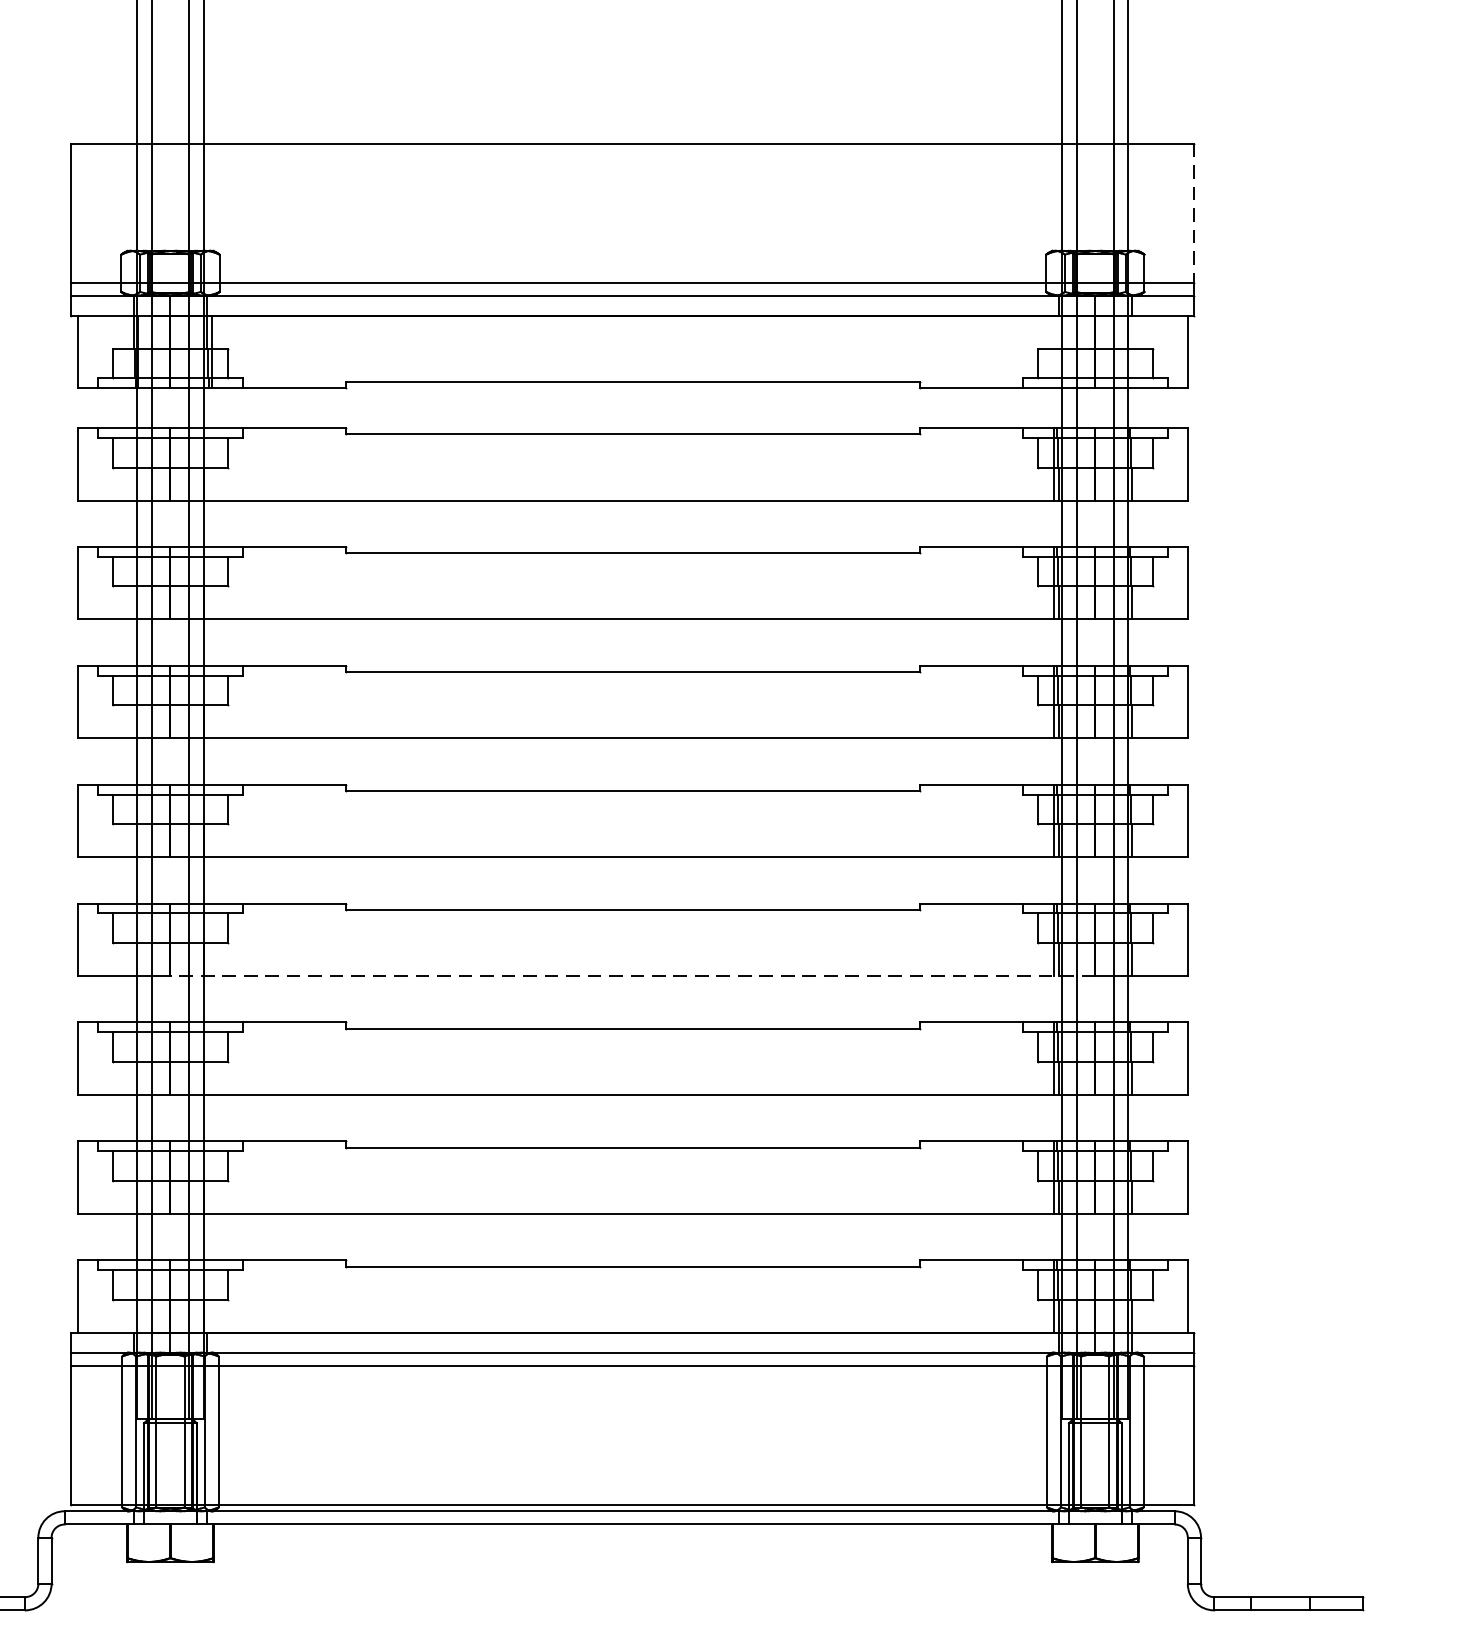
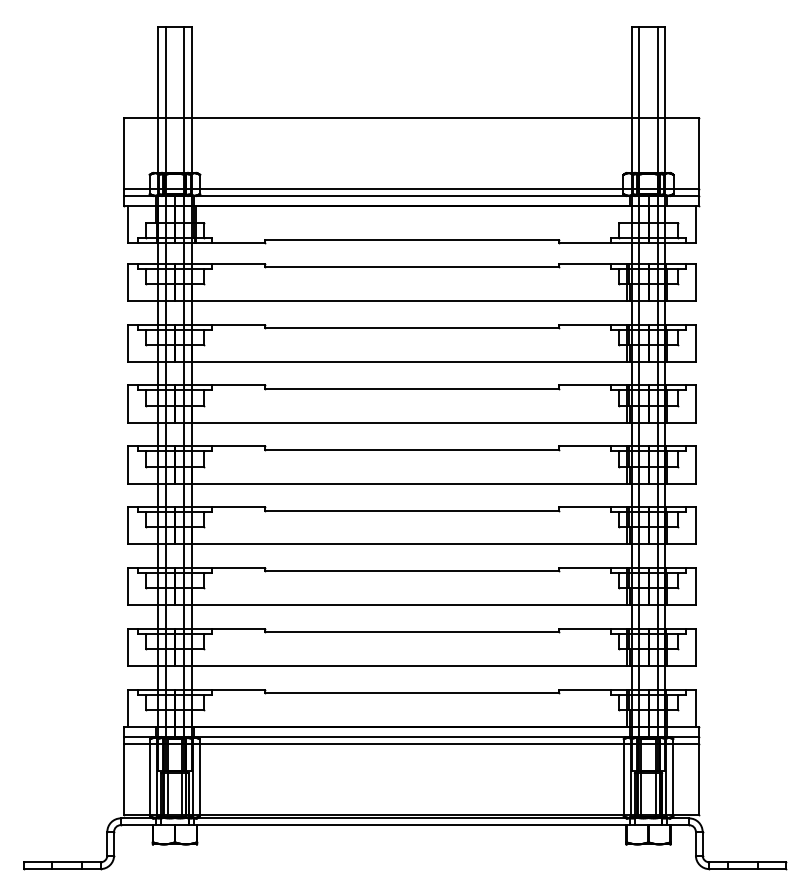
line: (1194, 212) -> (699, 153), dashed -> solid
line: (632, 976) -> (411, 544), dashed -> solid

